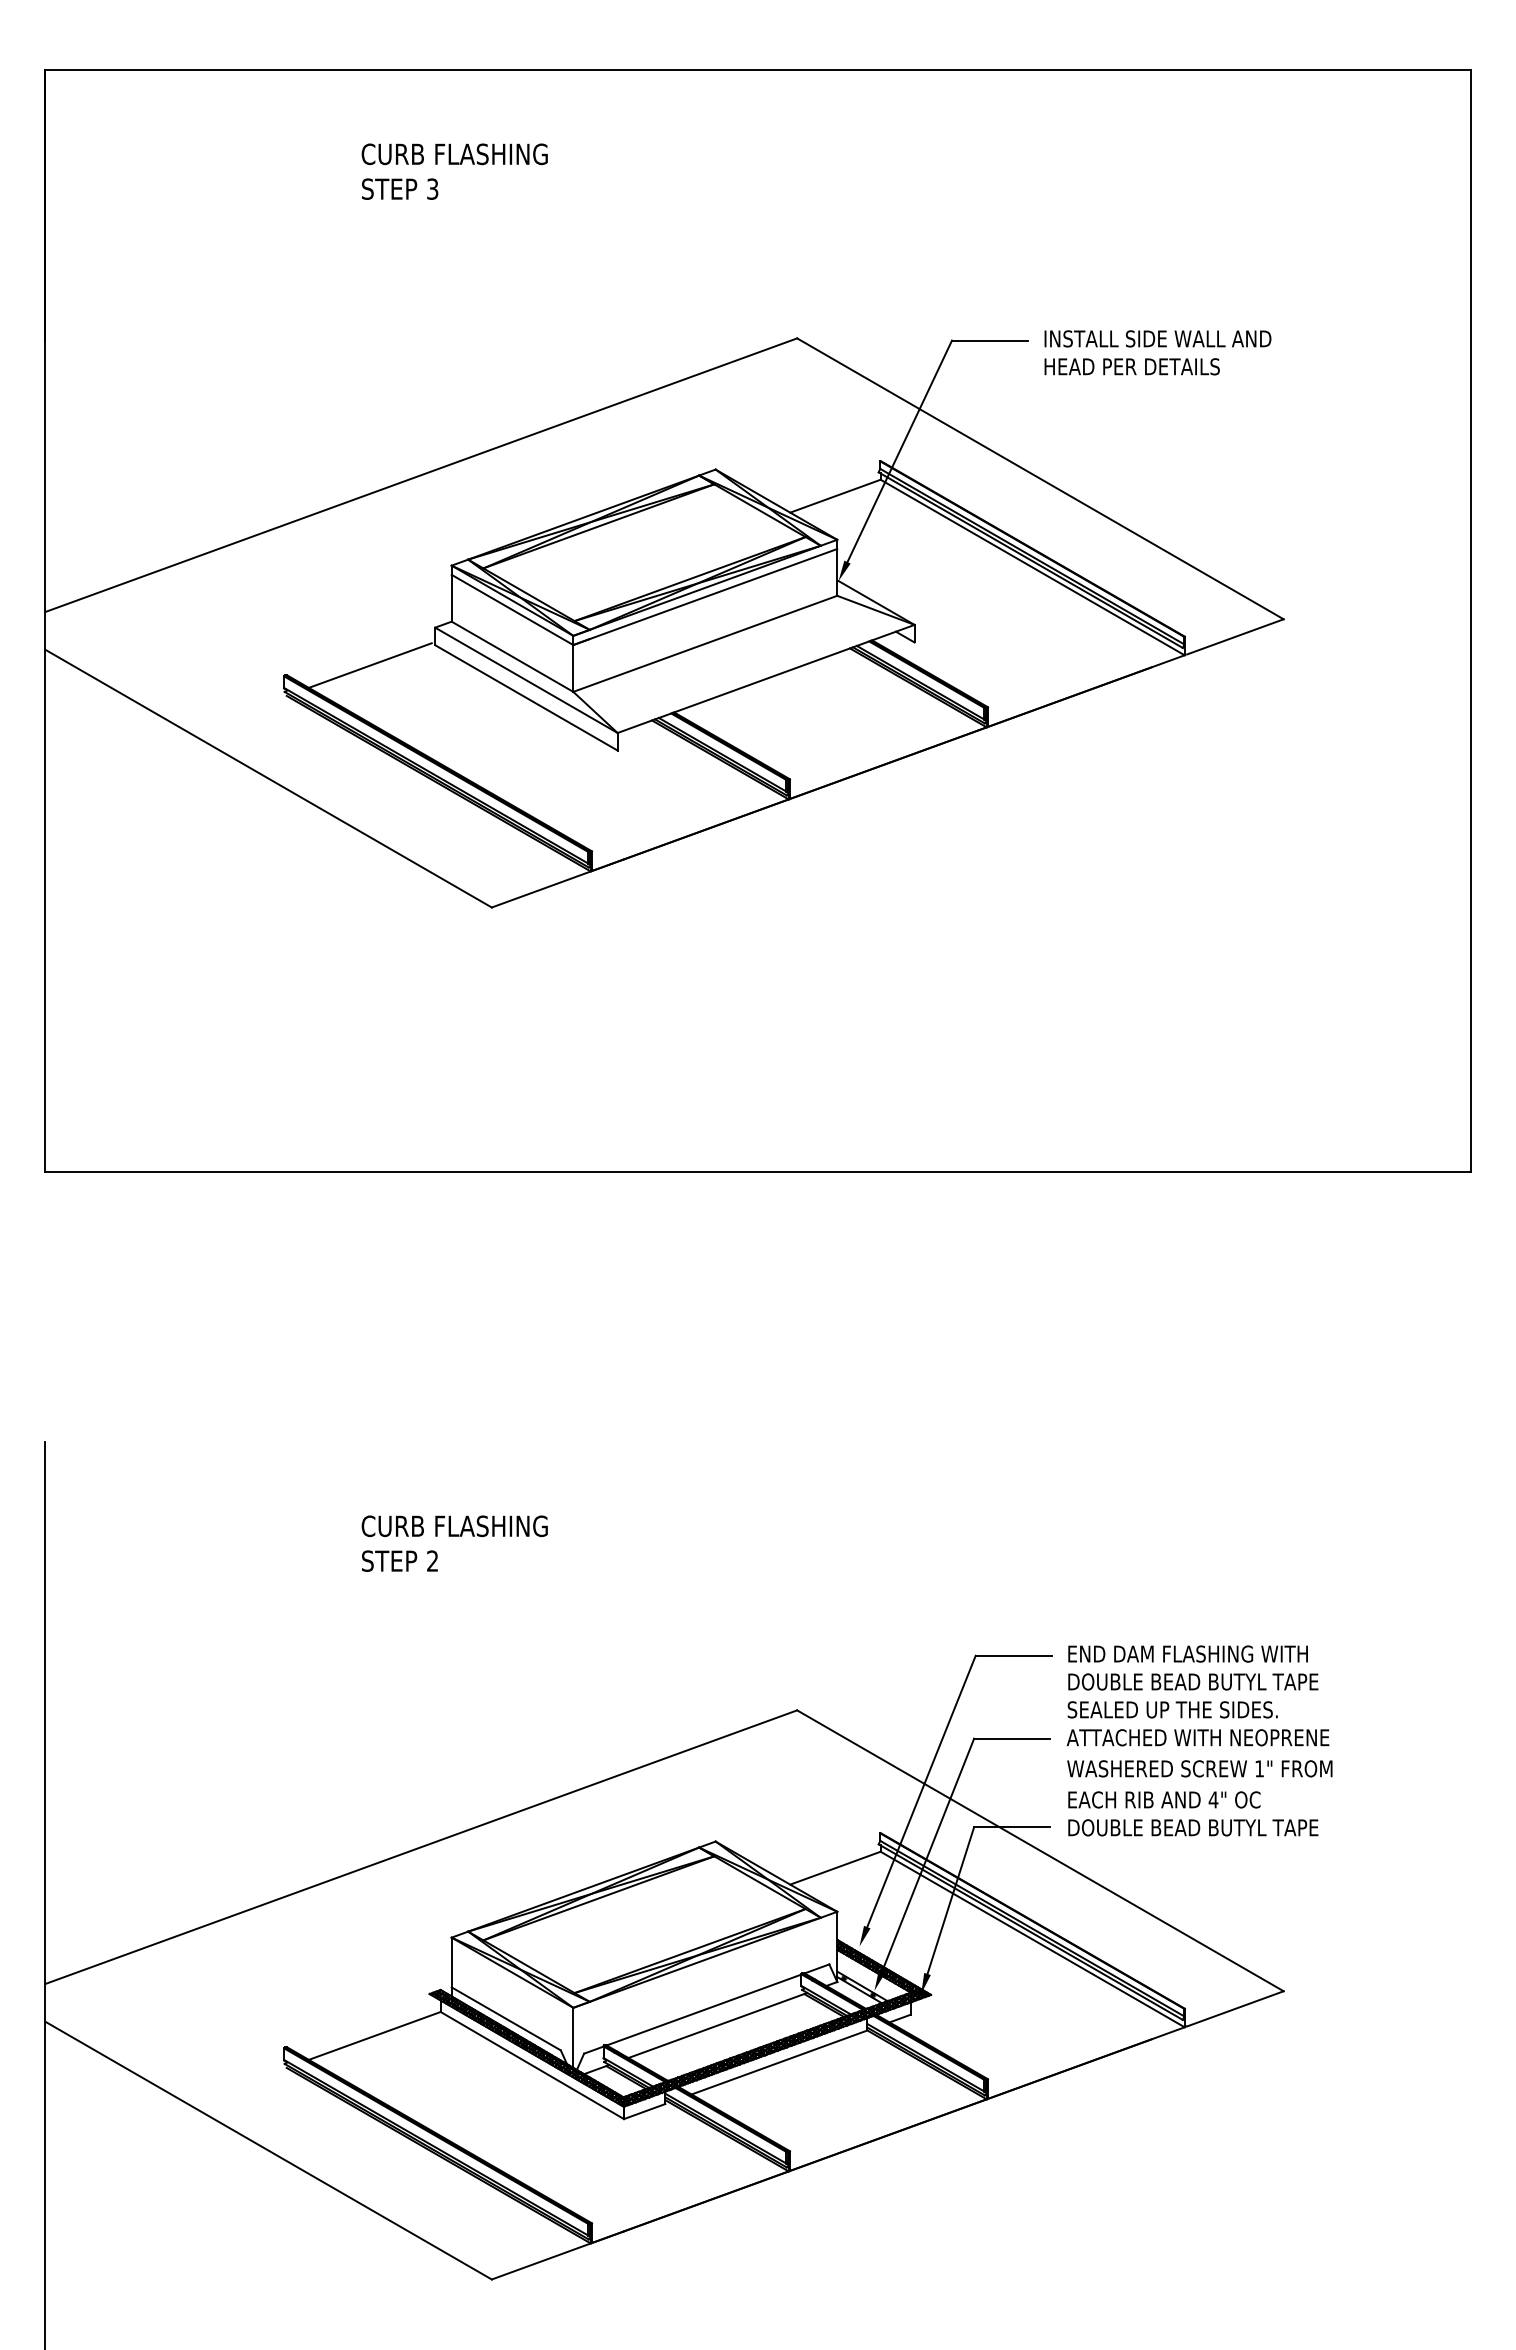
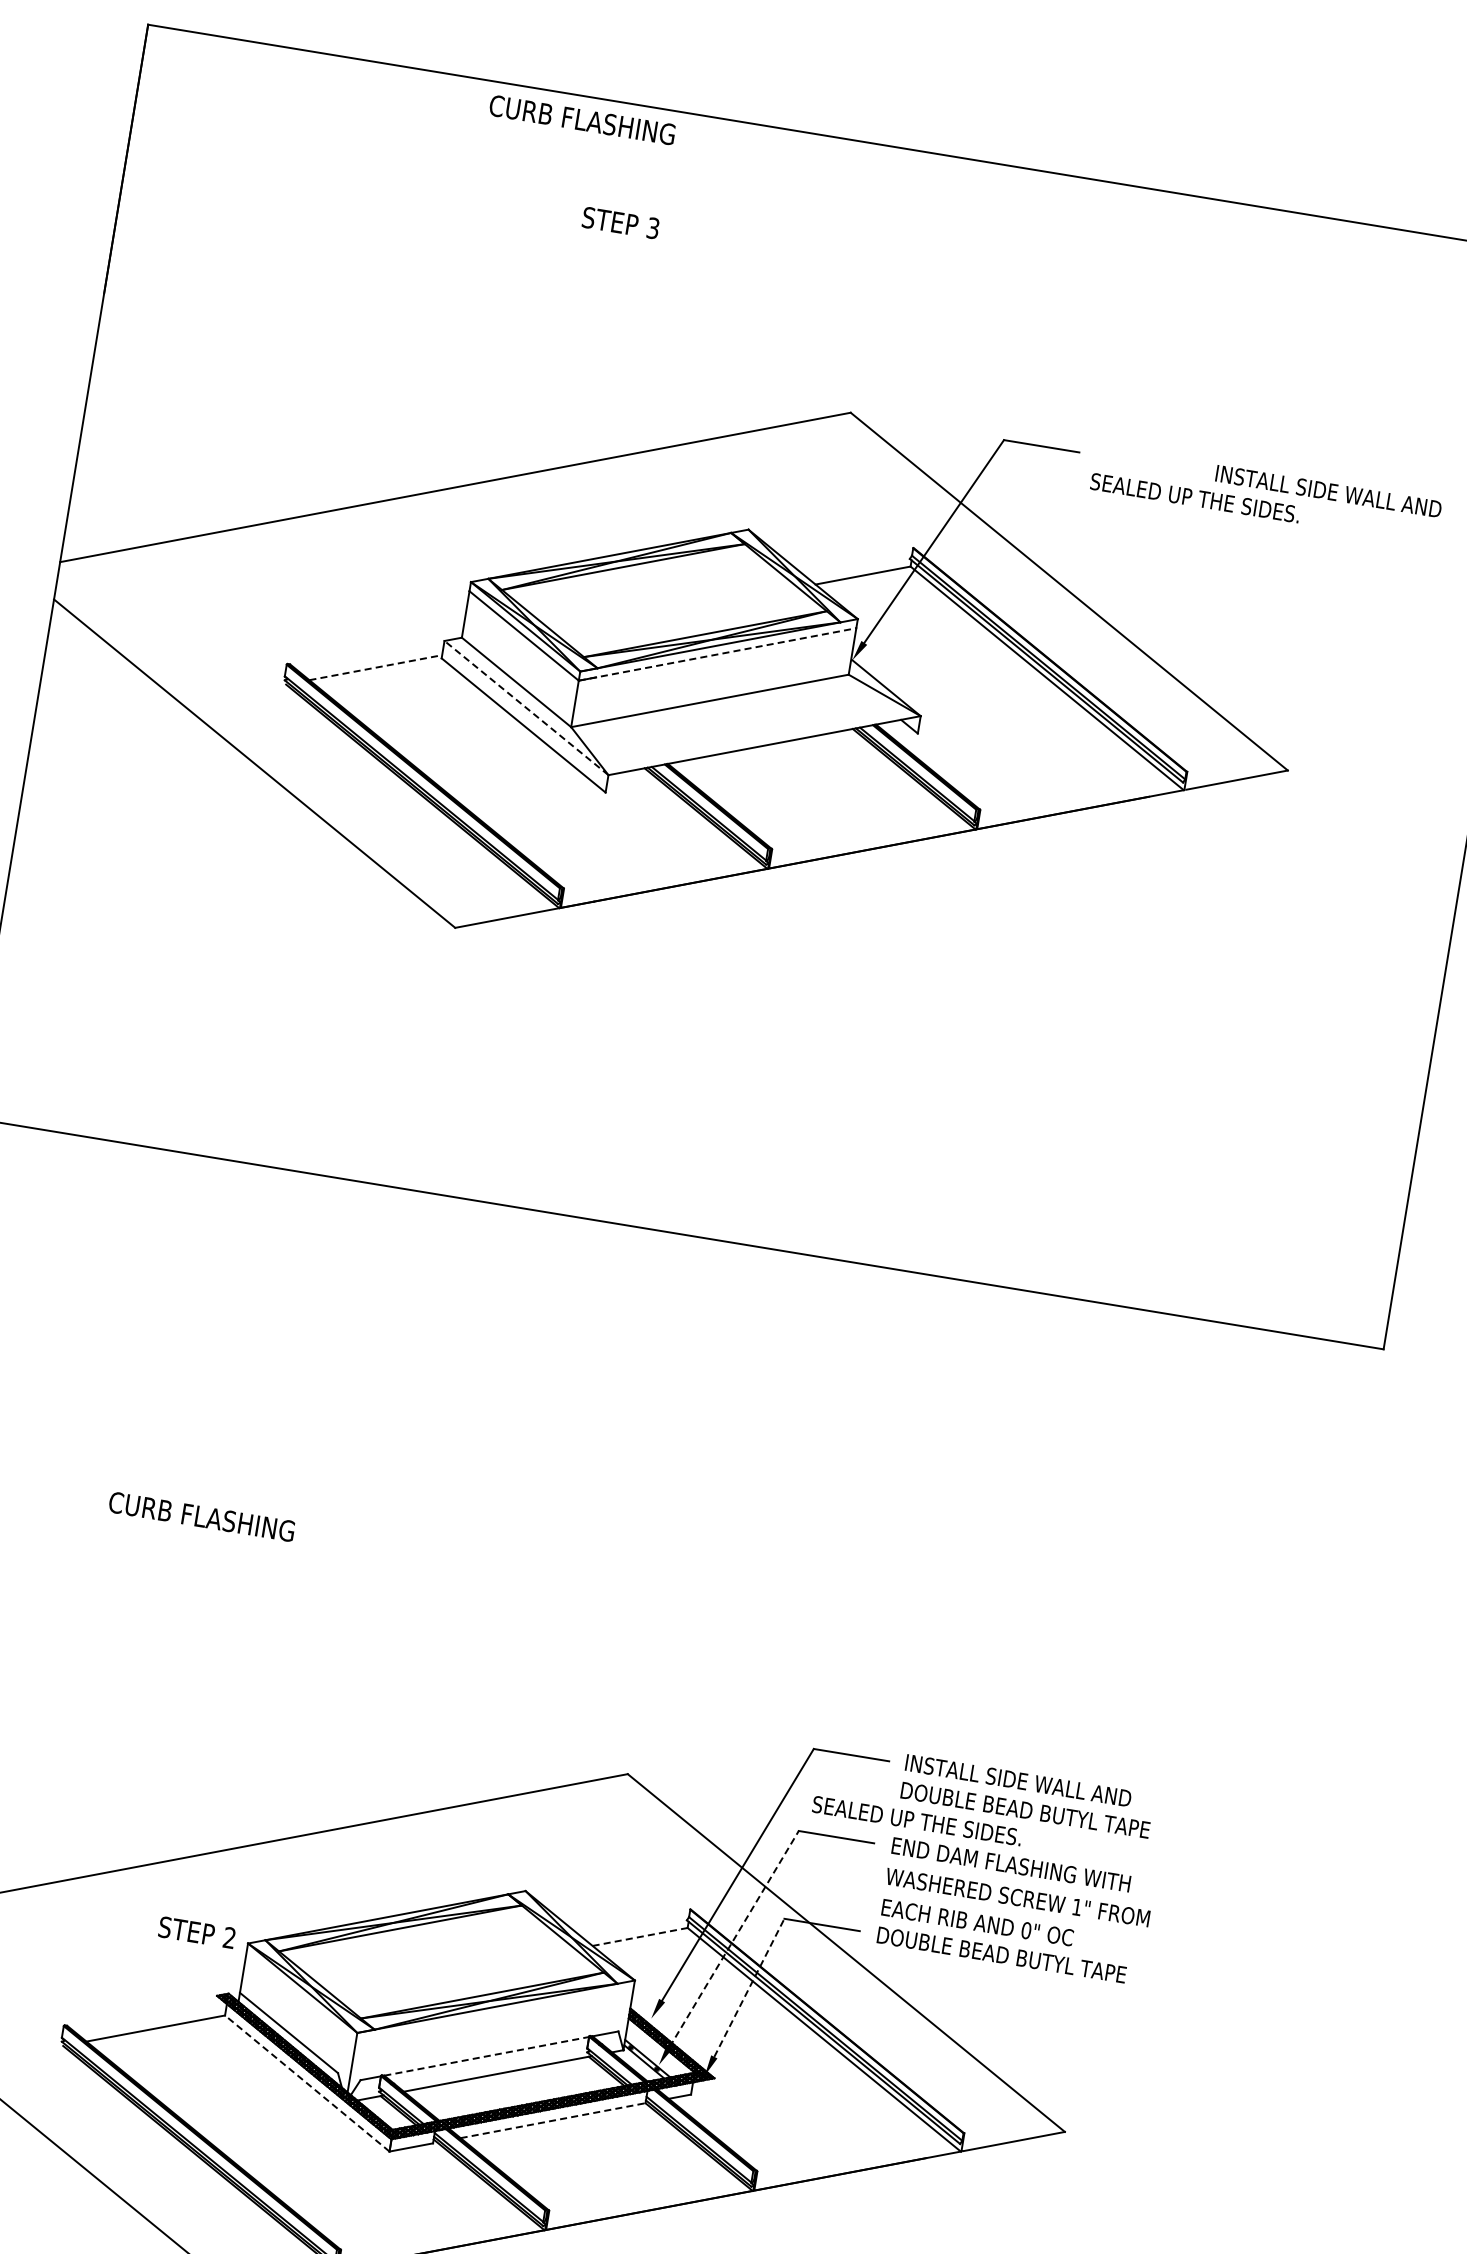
text: (454, 154) -> (582, 120), moved
text: (400, 188) -> (621, 222), moved
text: (1157, 338) -> (1328, 491), moved
text: (1149, 366) -> (1195, 497), HEAD PER DETAILS -> SEALED UP THE SIDES.
line: (705, 596) -> (717, 653), solid -> dashed
line: (370, 665) -> (374, 668), solid -> dashed
line: (525, 680) -> (525, 708), solid -> dashed
text: (454, 1526) -> (201, 1516), moved
text: (399, 1560) -> (196, 1931), moved
text: (1188, 1653) -> (1025, 1781), END DAM FLASHING WITH -> INSTALL SIDE WALL AND
text: (1172, 1709) -> (917, 1820), moved
text: (1197, 1737) -> (1020, 1866), ATTACHED WITH NEOPRENE -> END DAM FLASHING WITH
text: (1213, 1799) -> (1026, 1930), 4" -> 0"
line: (928, 1854) -> (734, 1938), solid -> dashed
line: (835, 1868) -> (640, 1937), solid -> dashed
line: (950, 1900) -> (749, 1987), solid -> dashed
line: (704, 2010) -> (487, 2056), solid -> dashed
line: (779, 2062) -> (553, 2120), solid -> dashed
line: (531, 2065) -> (306, 2083), solid -> dashed

